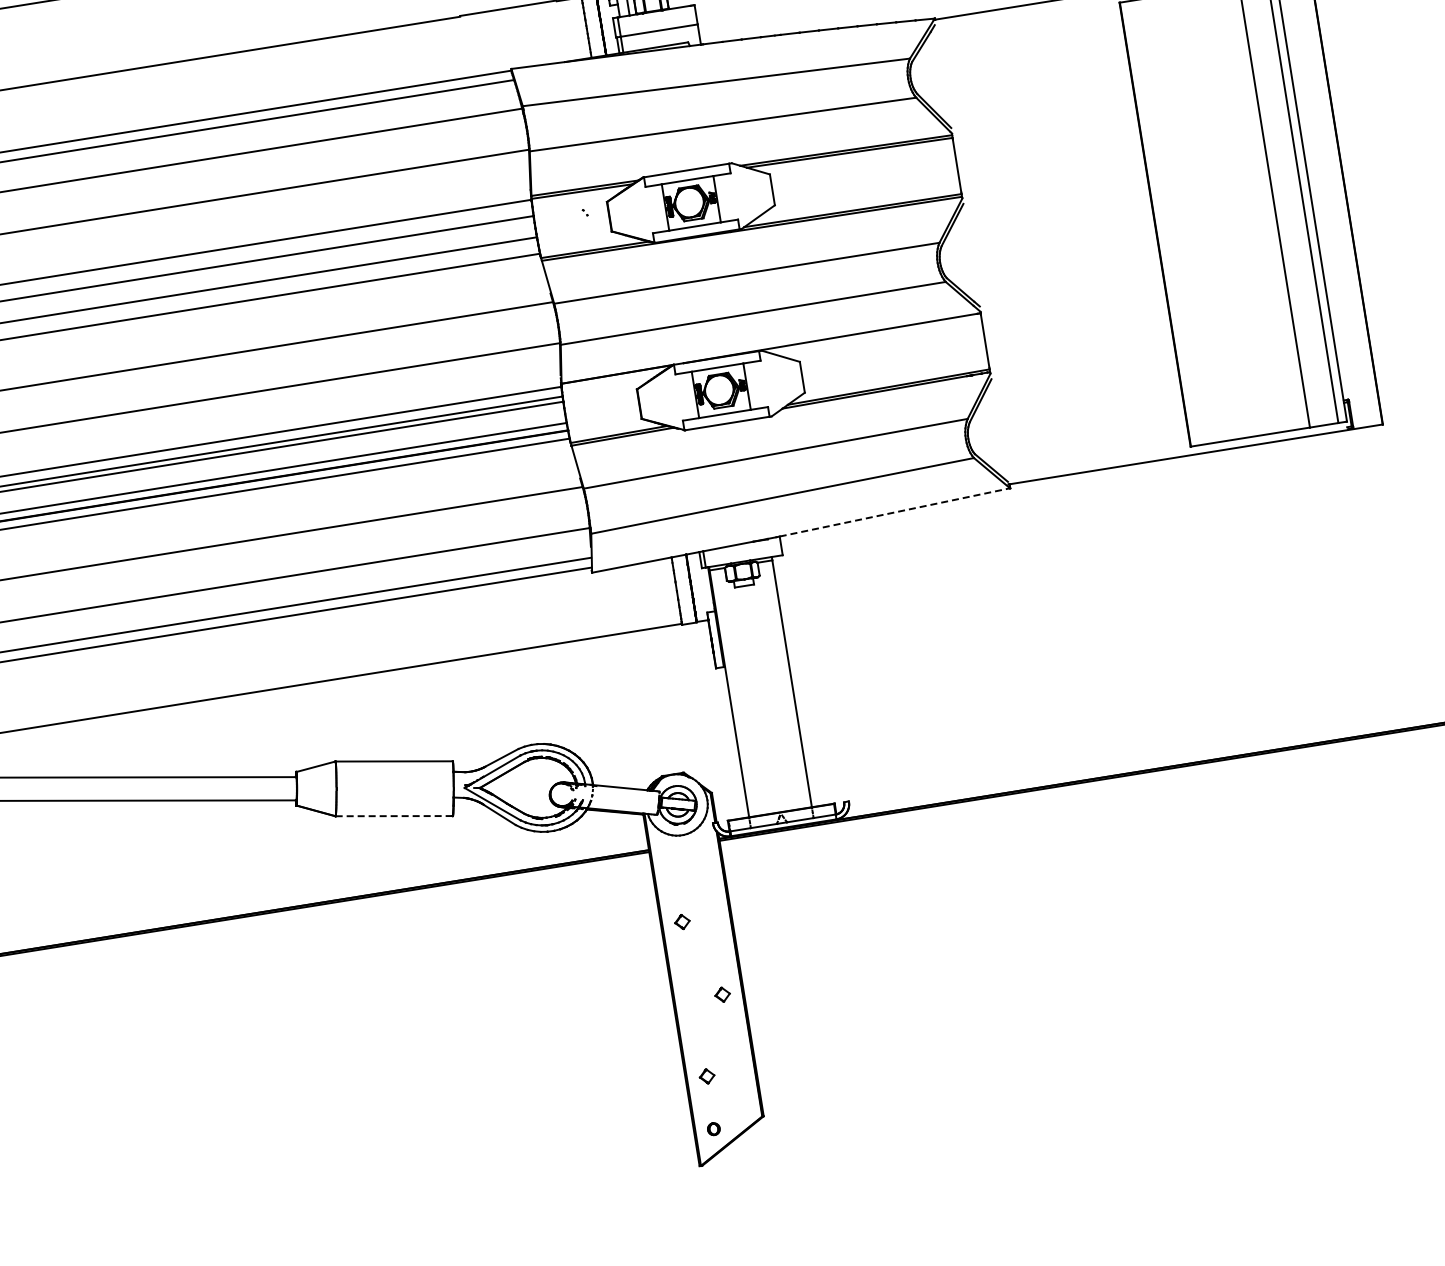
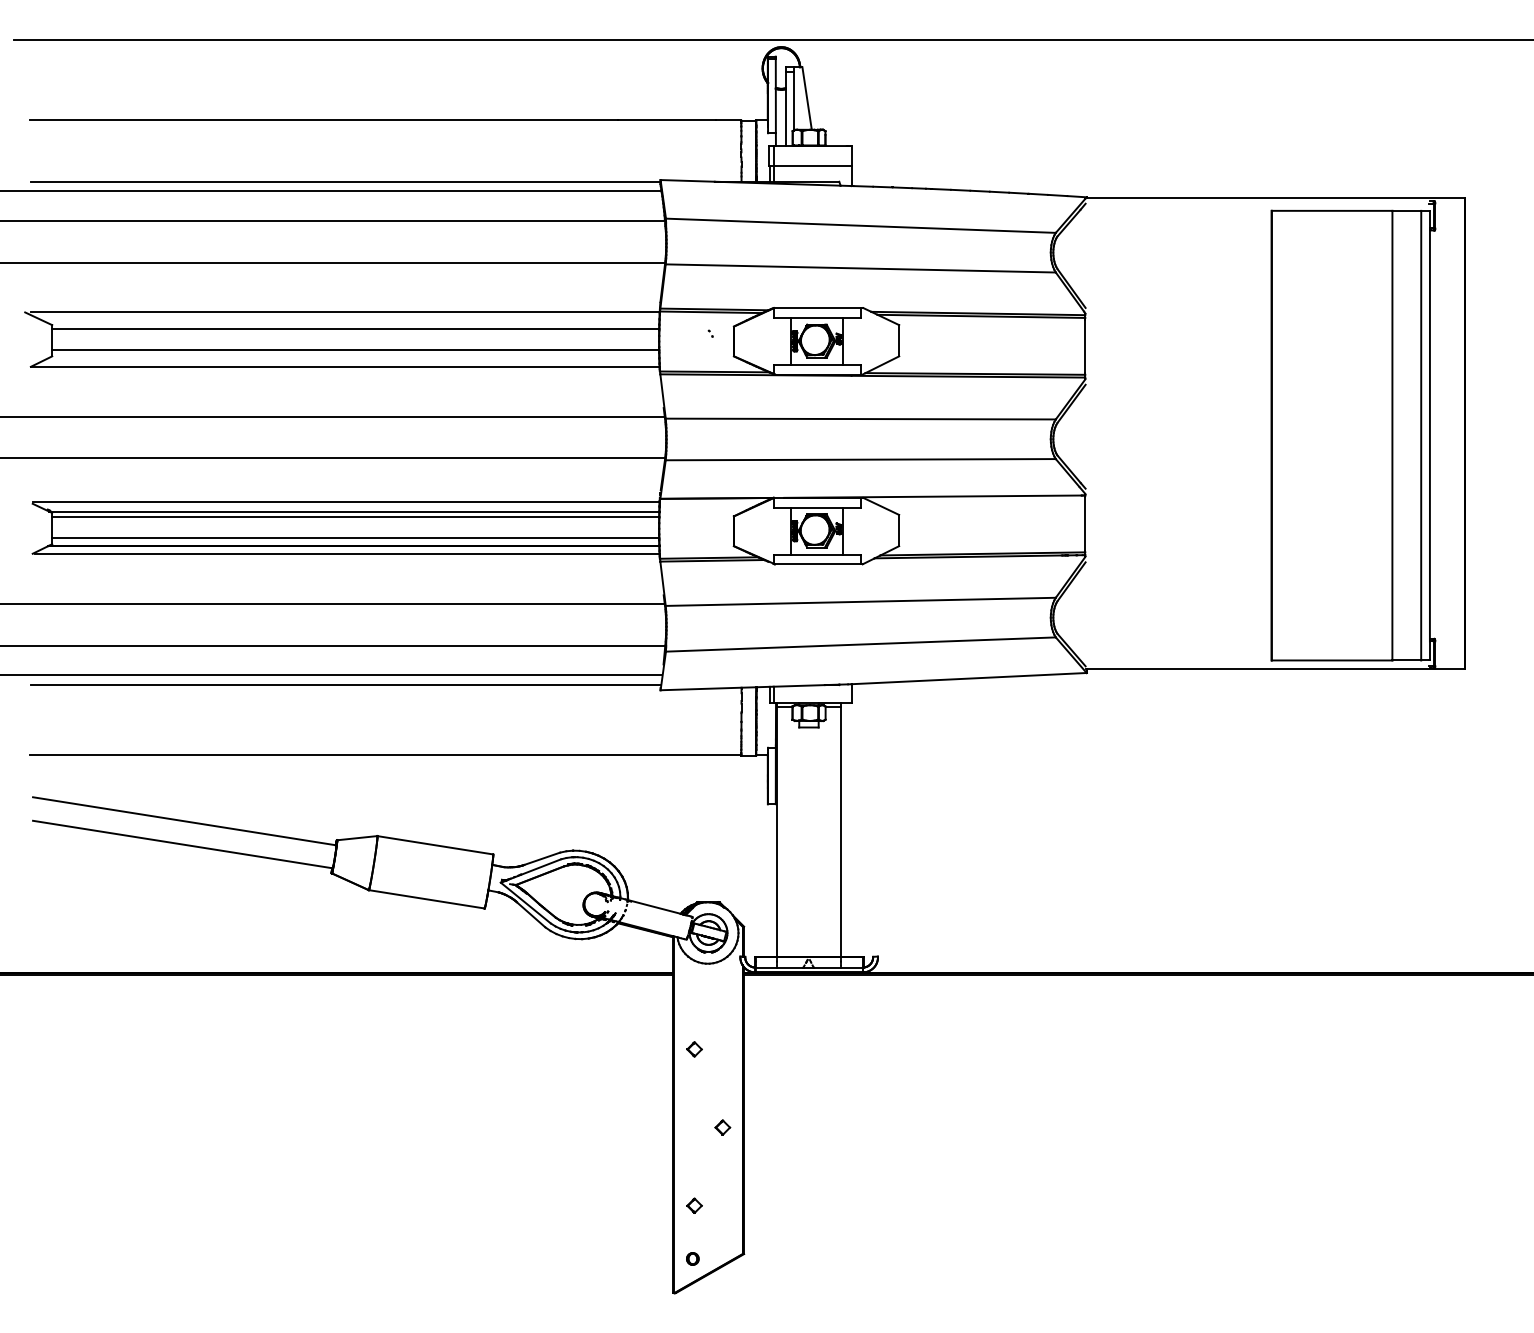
line: (895, 512) -> (969, 678), dashed -> solid
line: (394, 816) -> (426, 899), dashed -> solid

